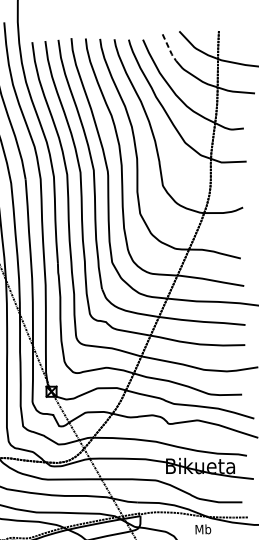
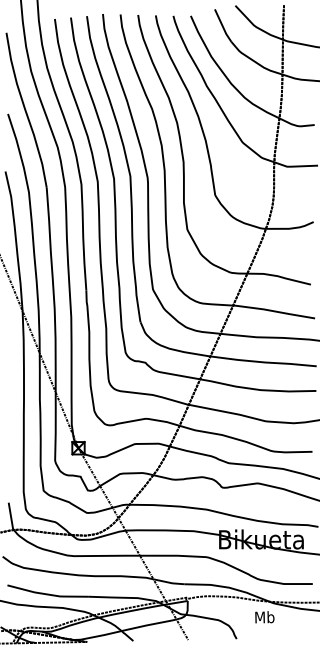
line: (169, 49) -> (223, 27), dashed -> solid

